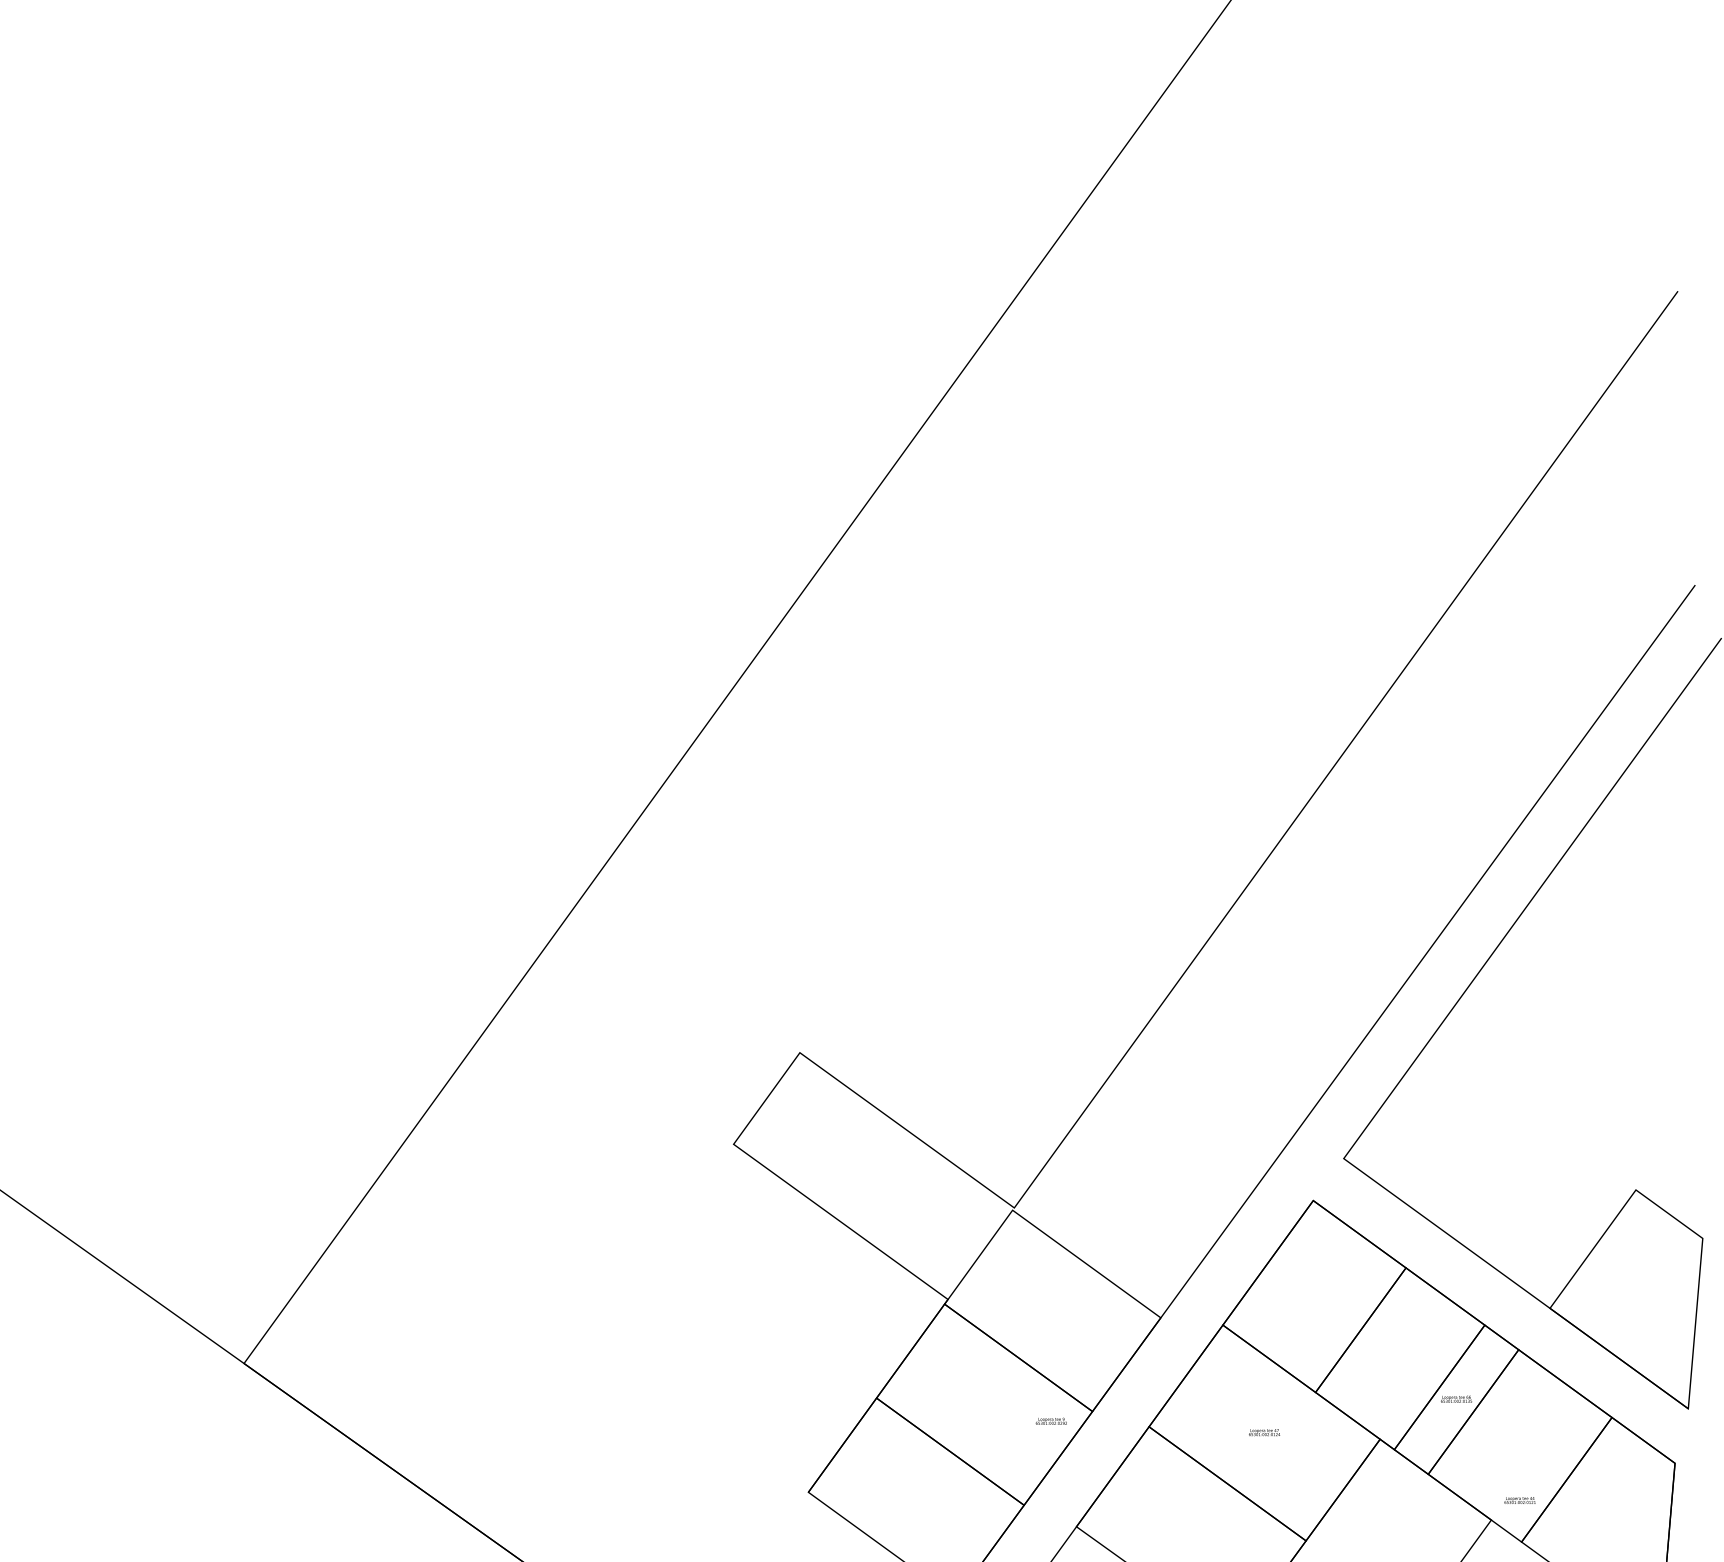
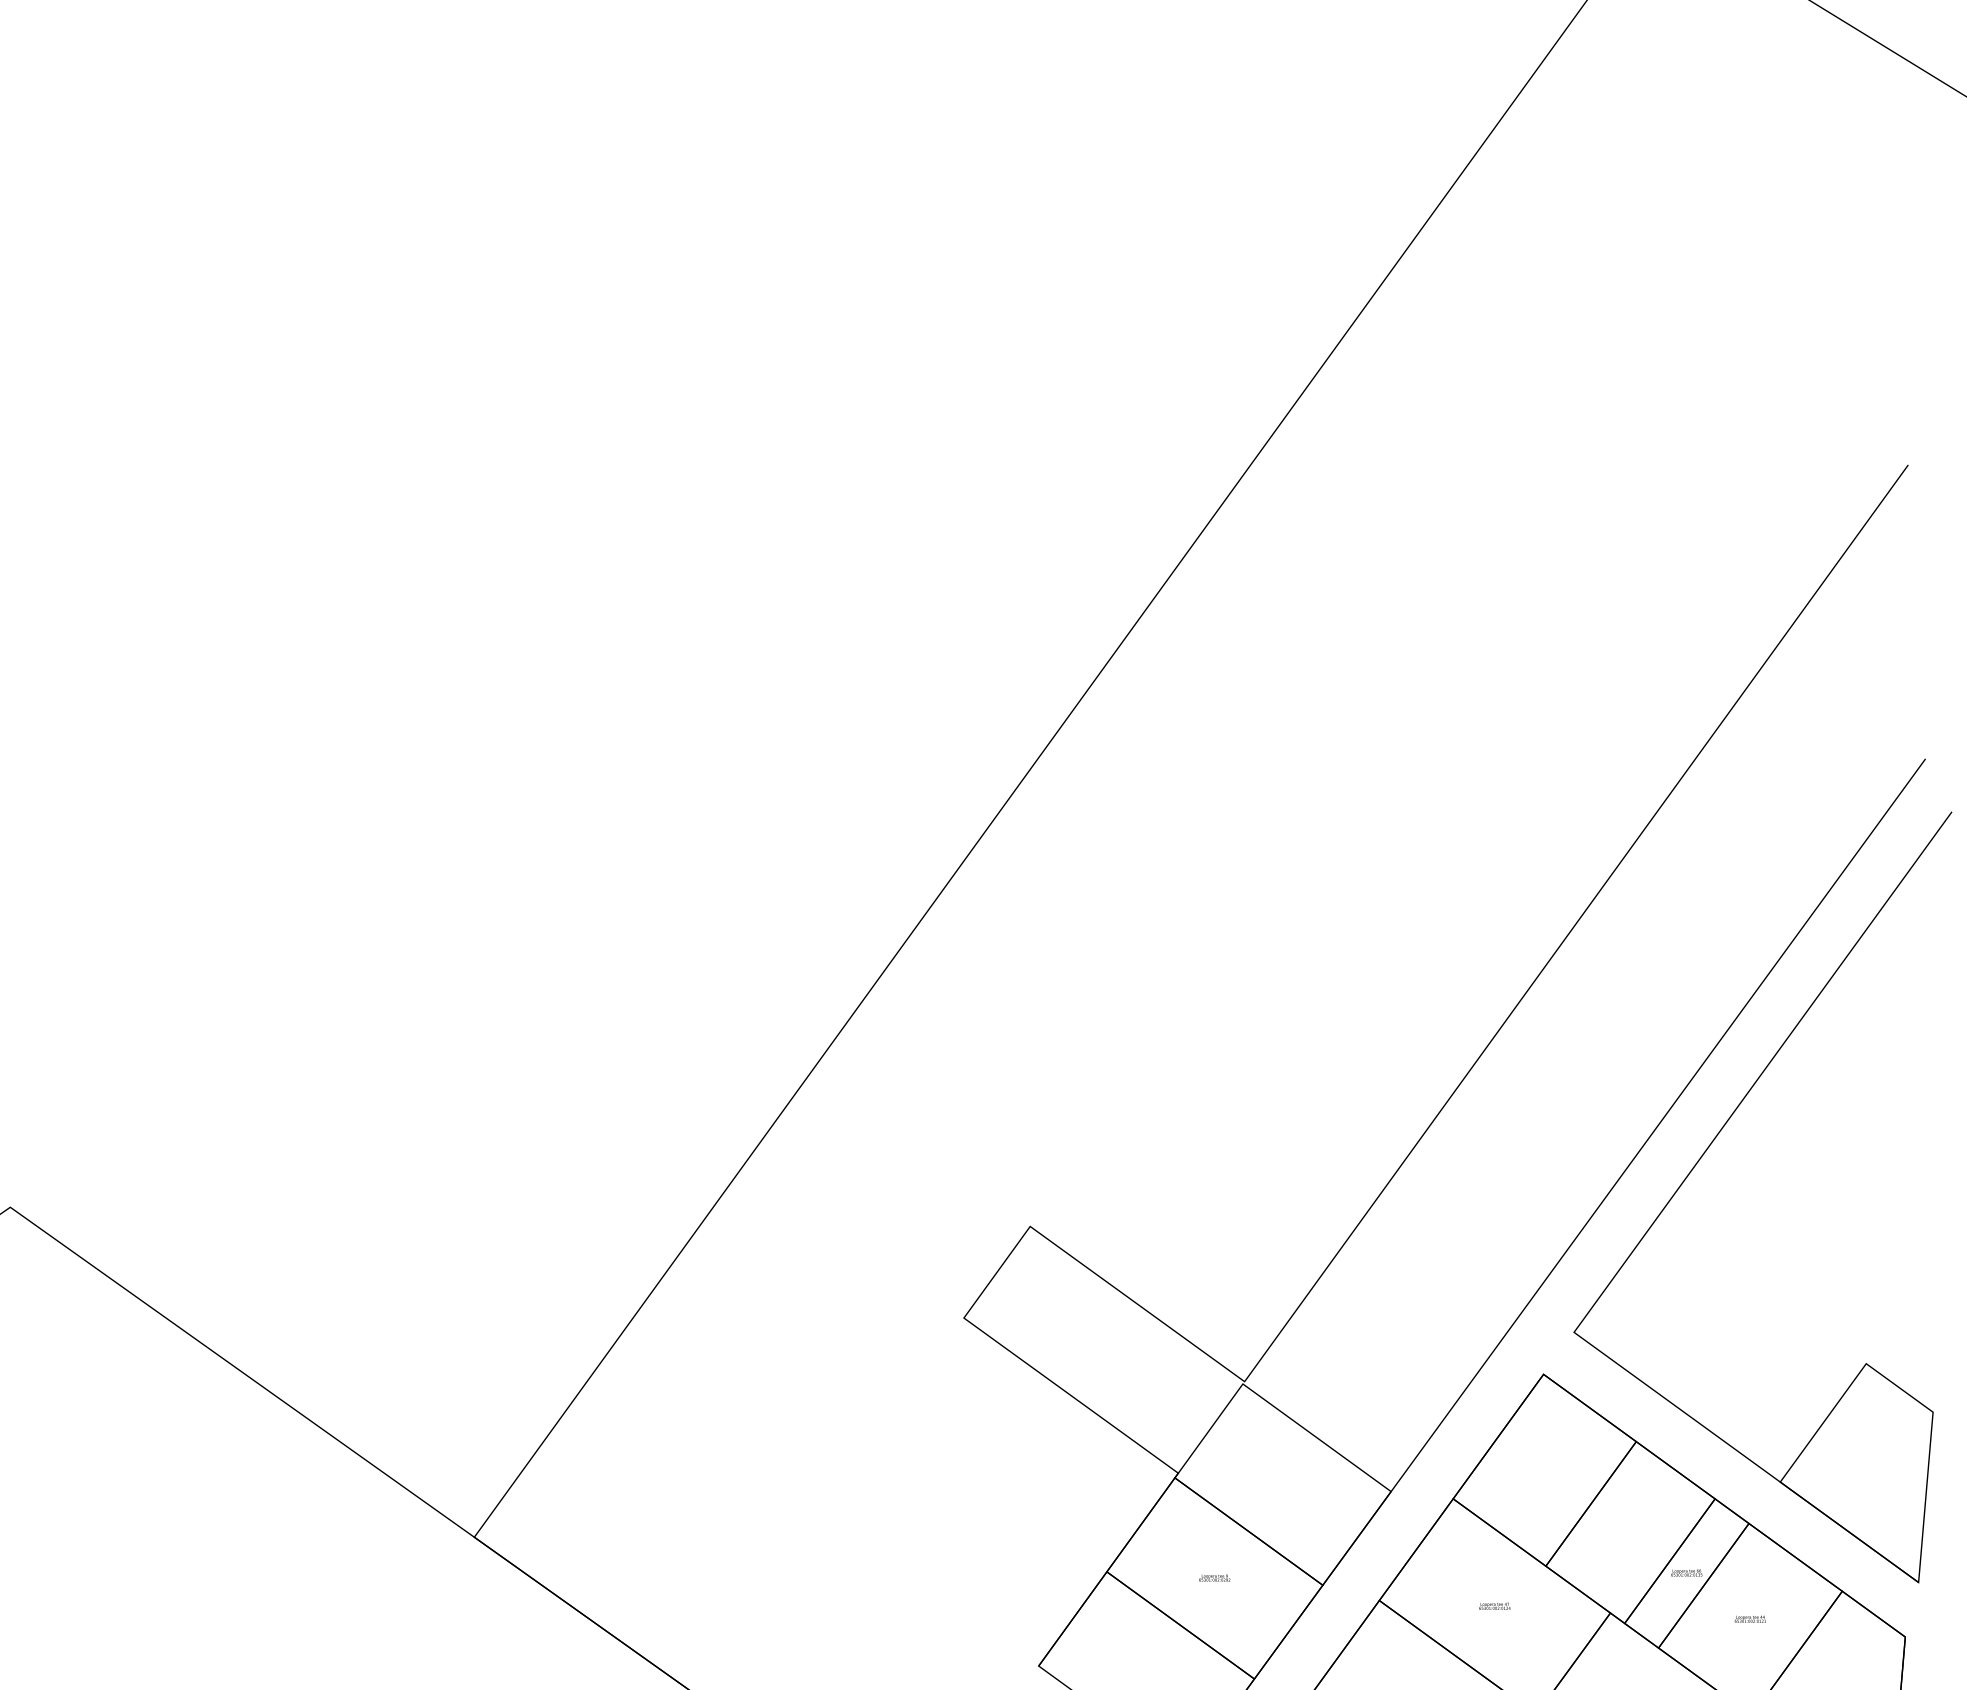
text: (1051, 1420) -> (1214, 1577), moved
text: (1519, 1499) -> (1749, 1618), moved

